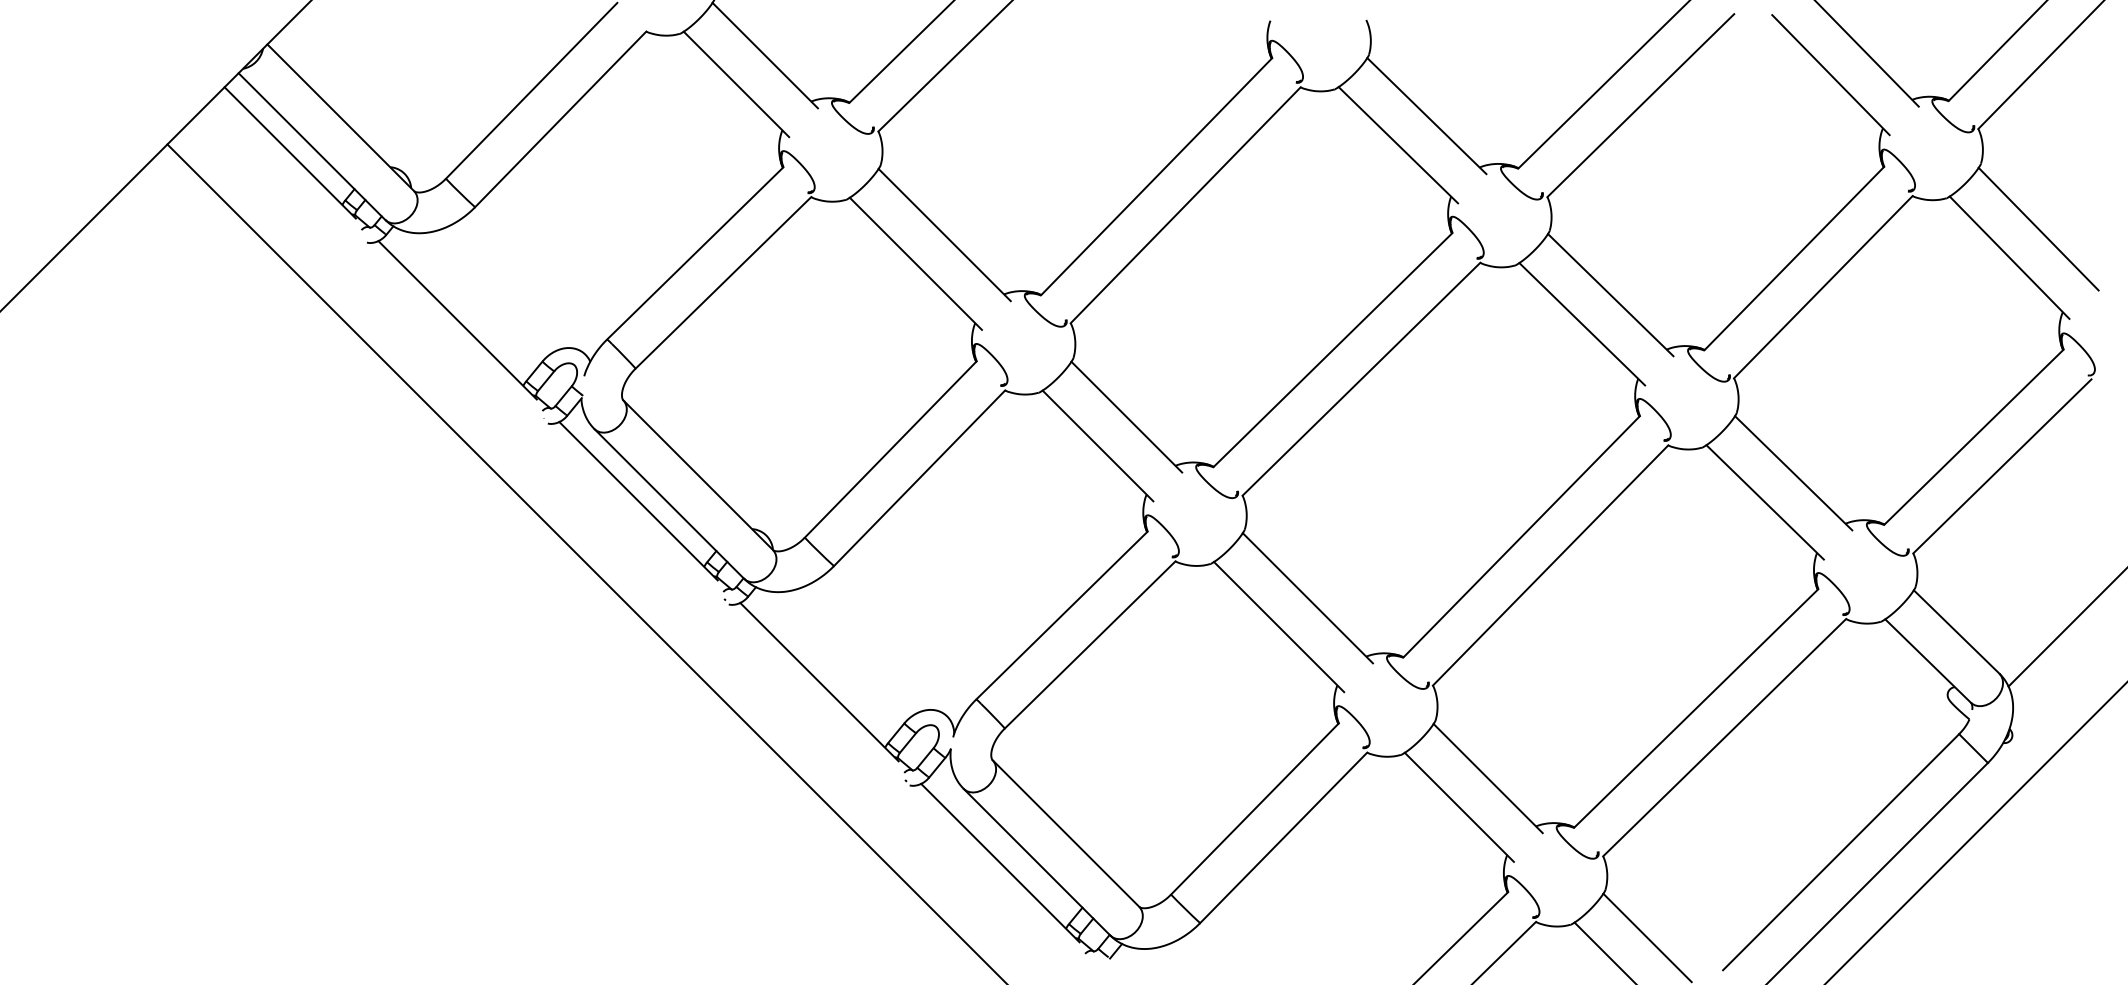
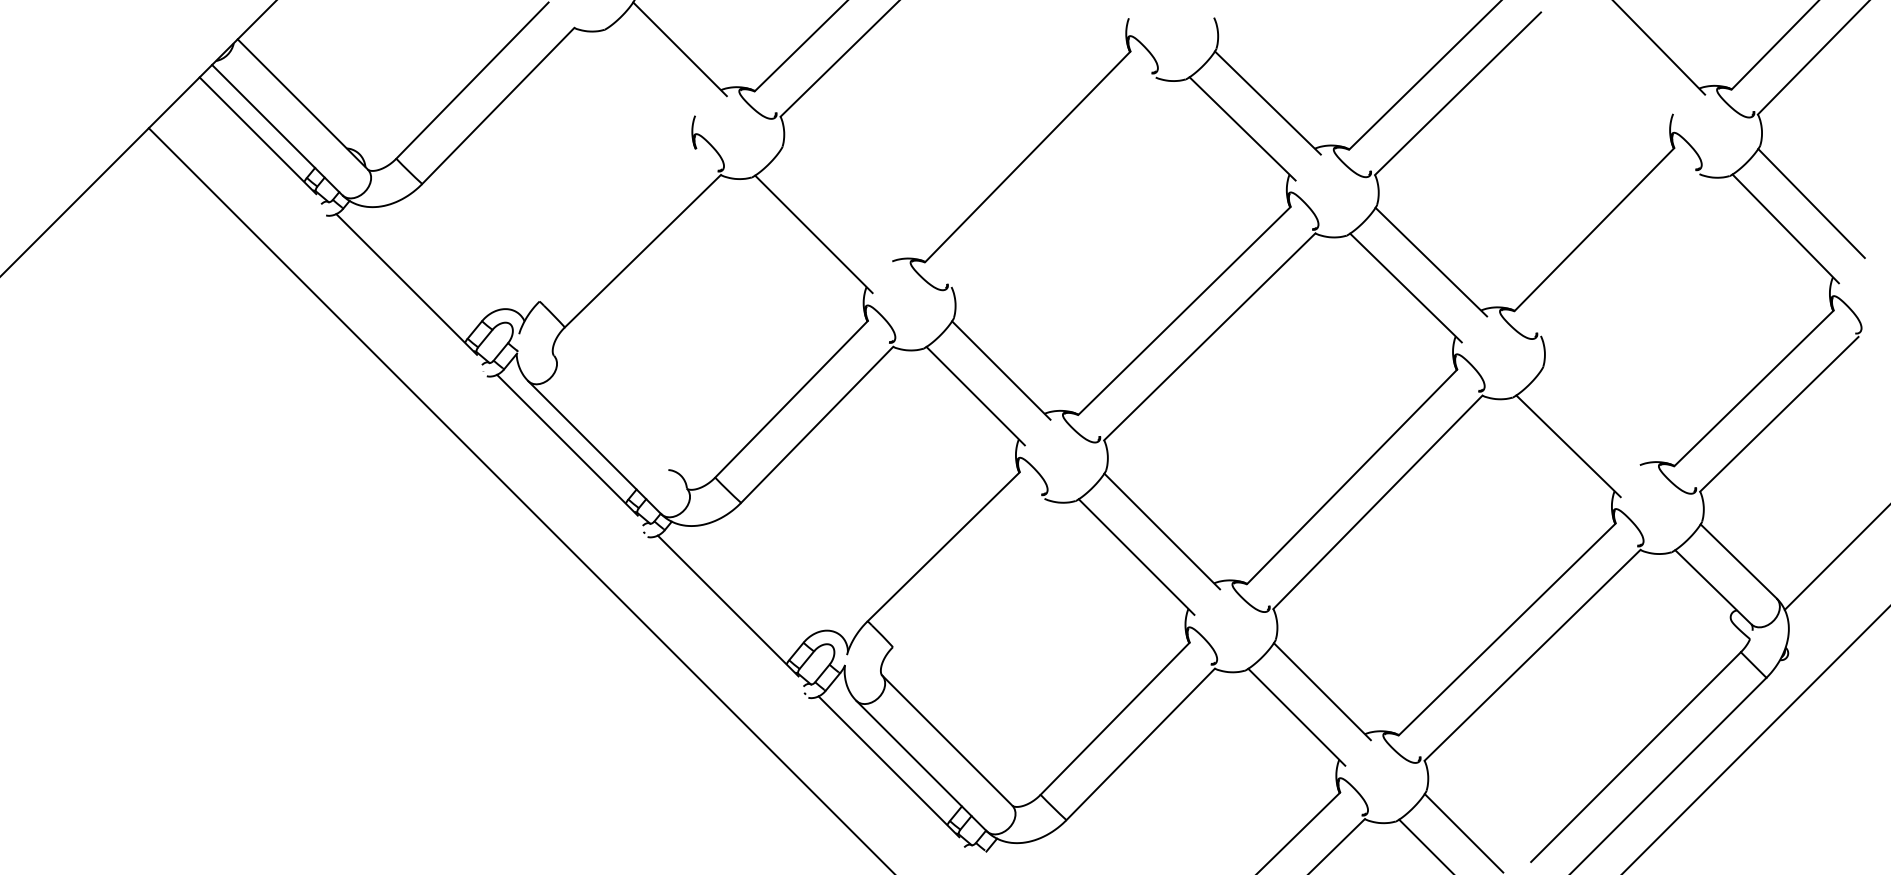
line: (1830, 74) -> (1626, 66), removed
line: (736, 83) -> (654, 74), removed
line: (1185, 205) -> (1053, 182), removed
line: (944, 234) -> (839, 208), removed
line: (694, 253) -> (617, 225), removed
line: (1822, 287) -> (1619, 255), removed
line: (1793, 473) -> (1593, 420), removed
line: (697, 474) -> (619, 421), removed
line: (1089, 644) -> (968, 572), removed

